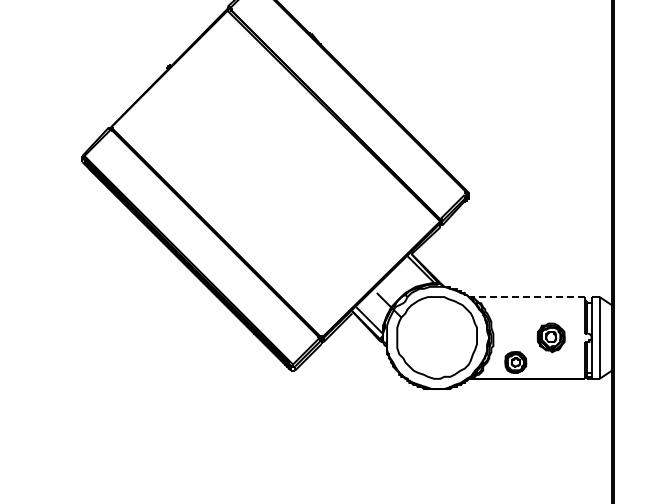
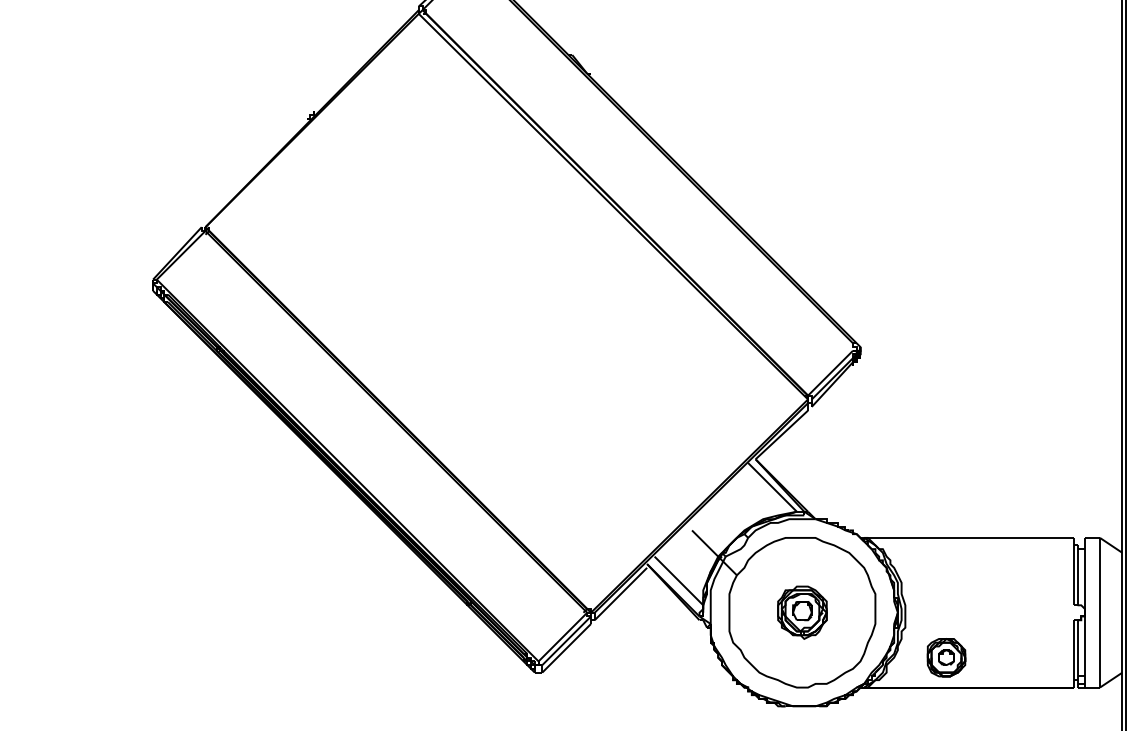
line: (527, 297) -> (967, 538), dashed -> solid
part: (550, 337) -> (801, 611), moved

